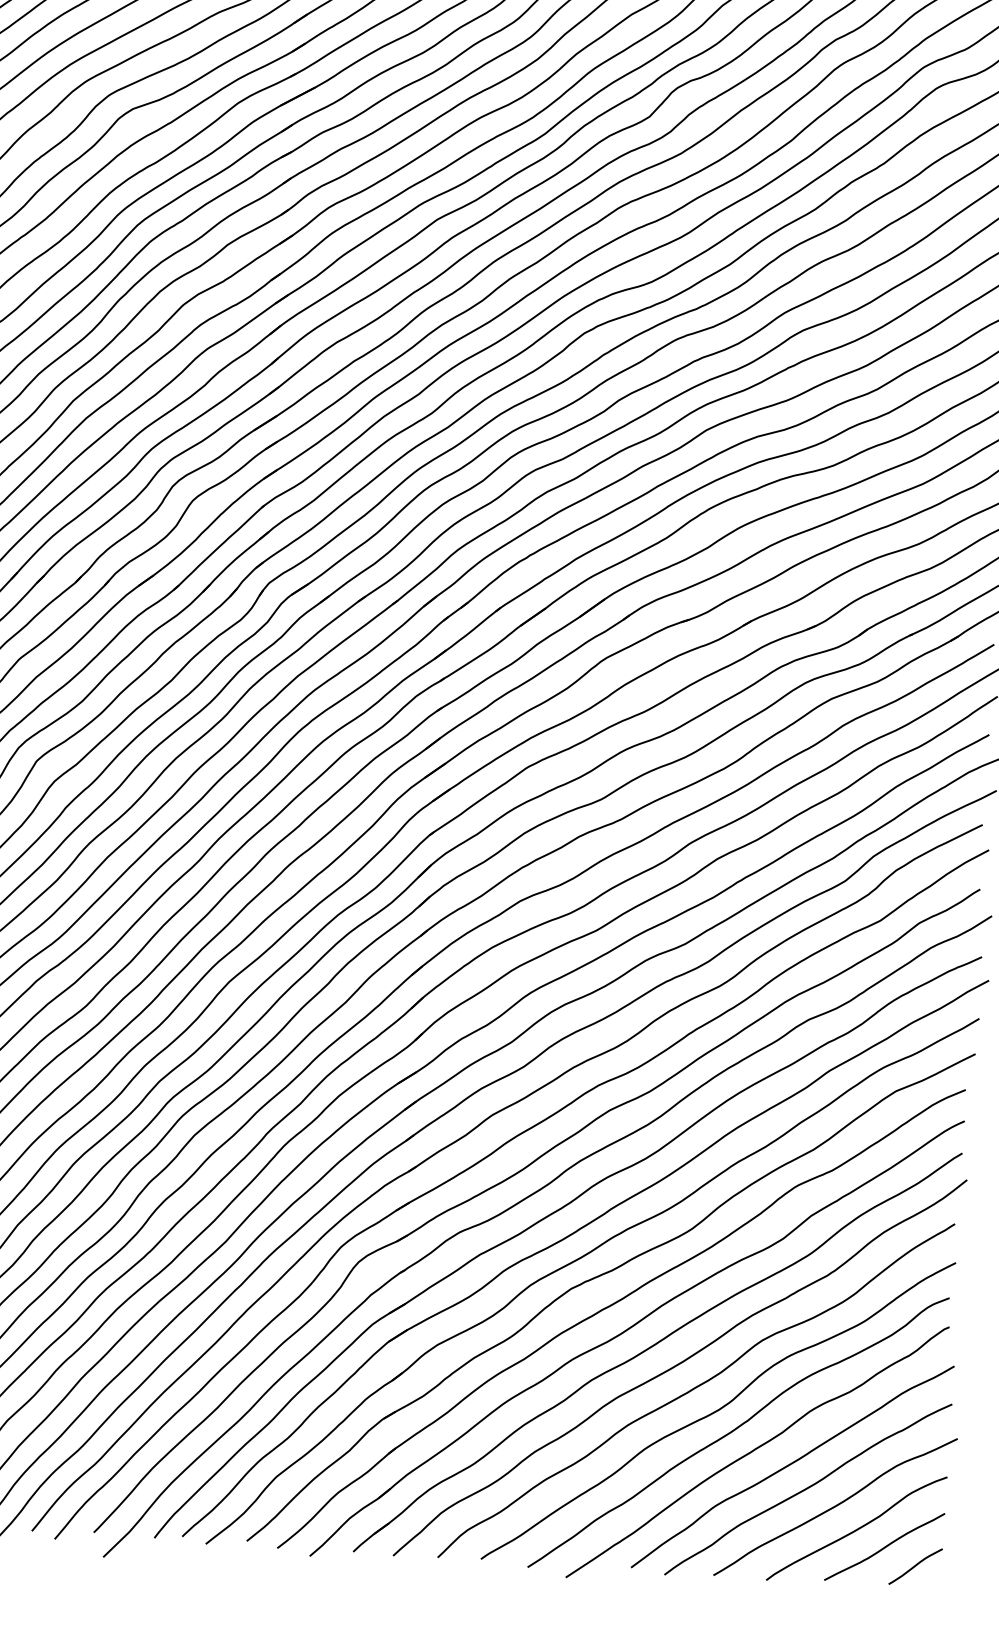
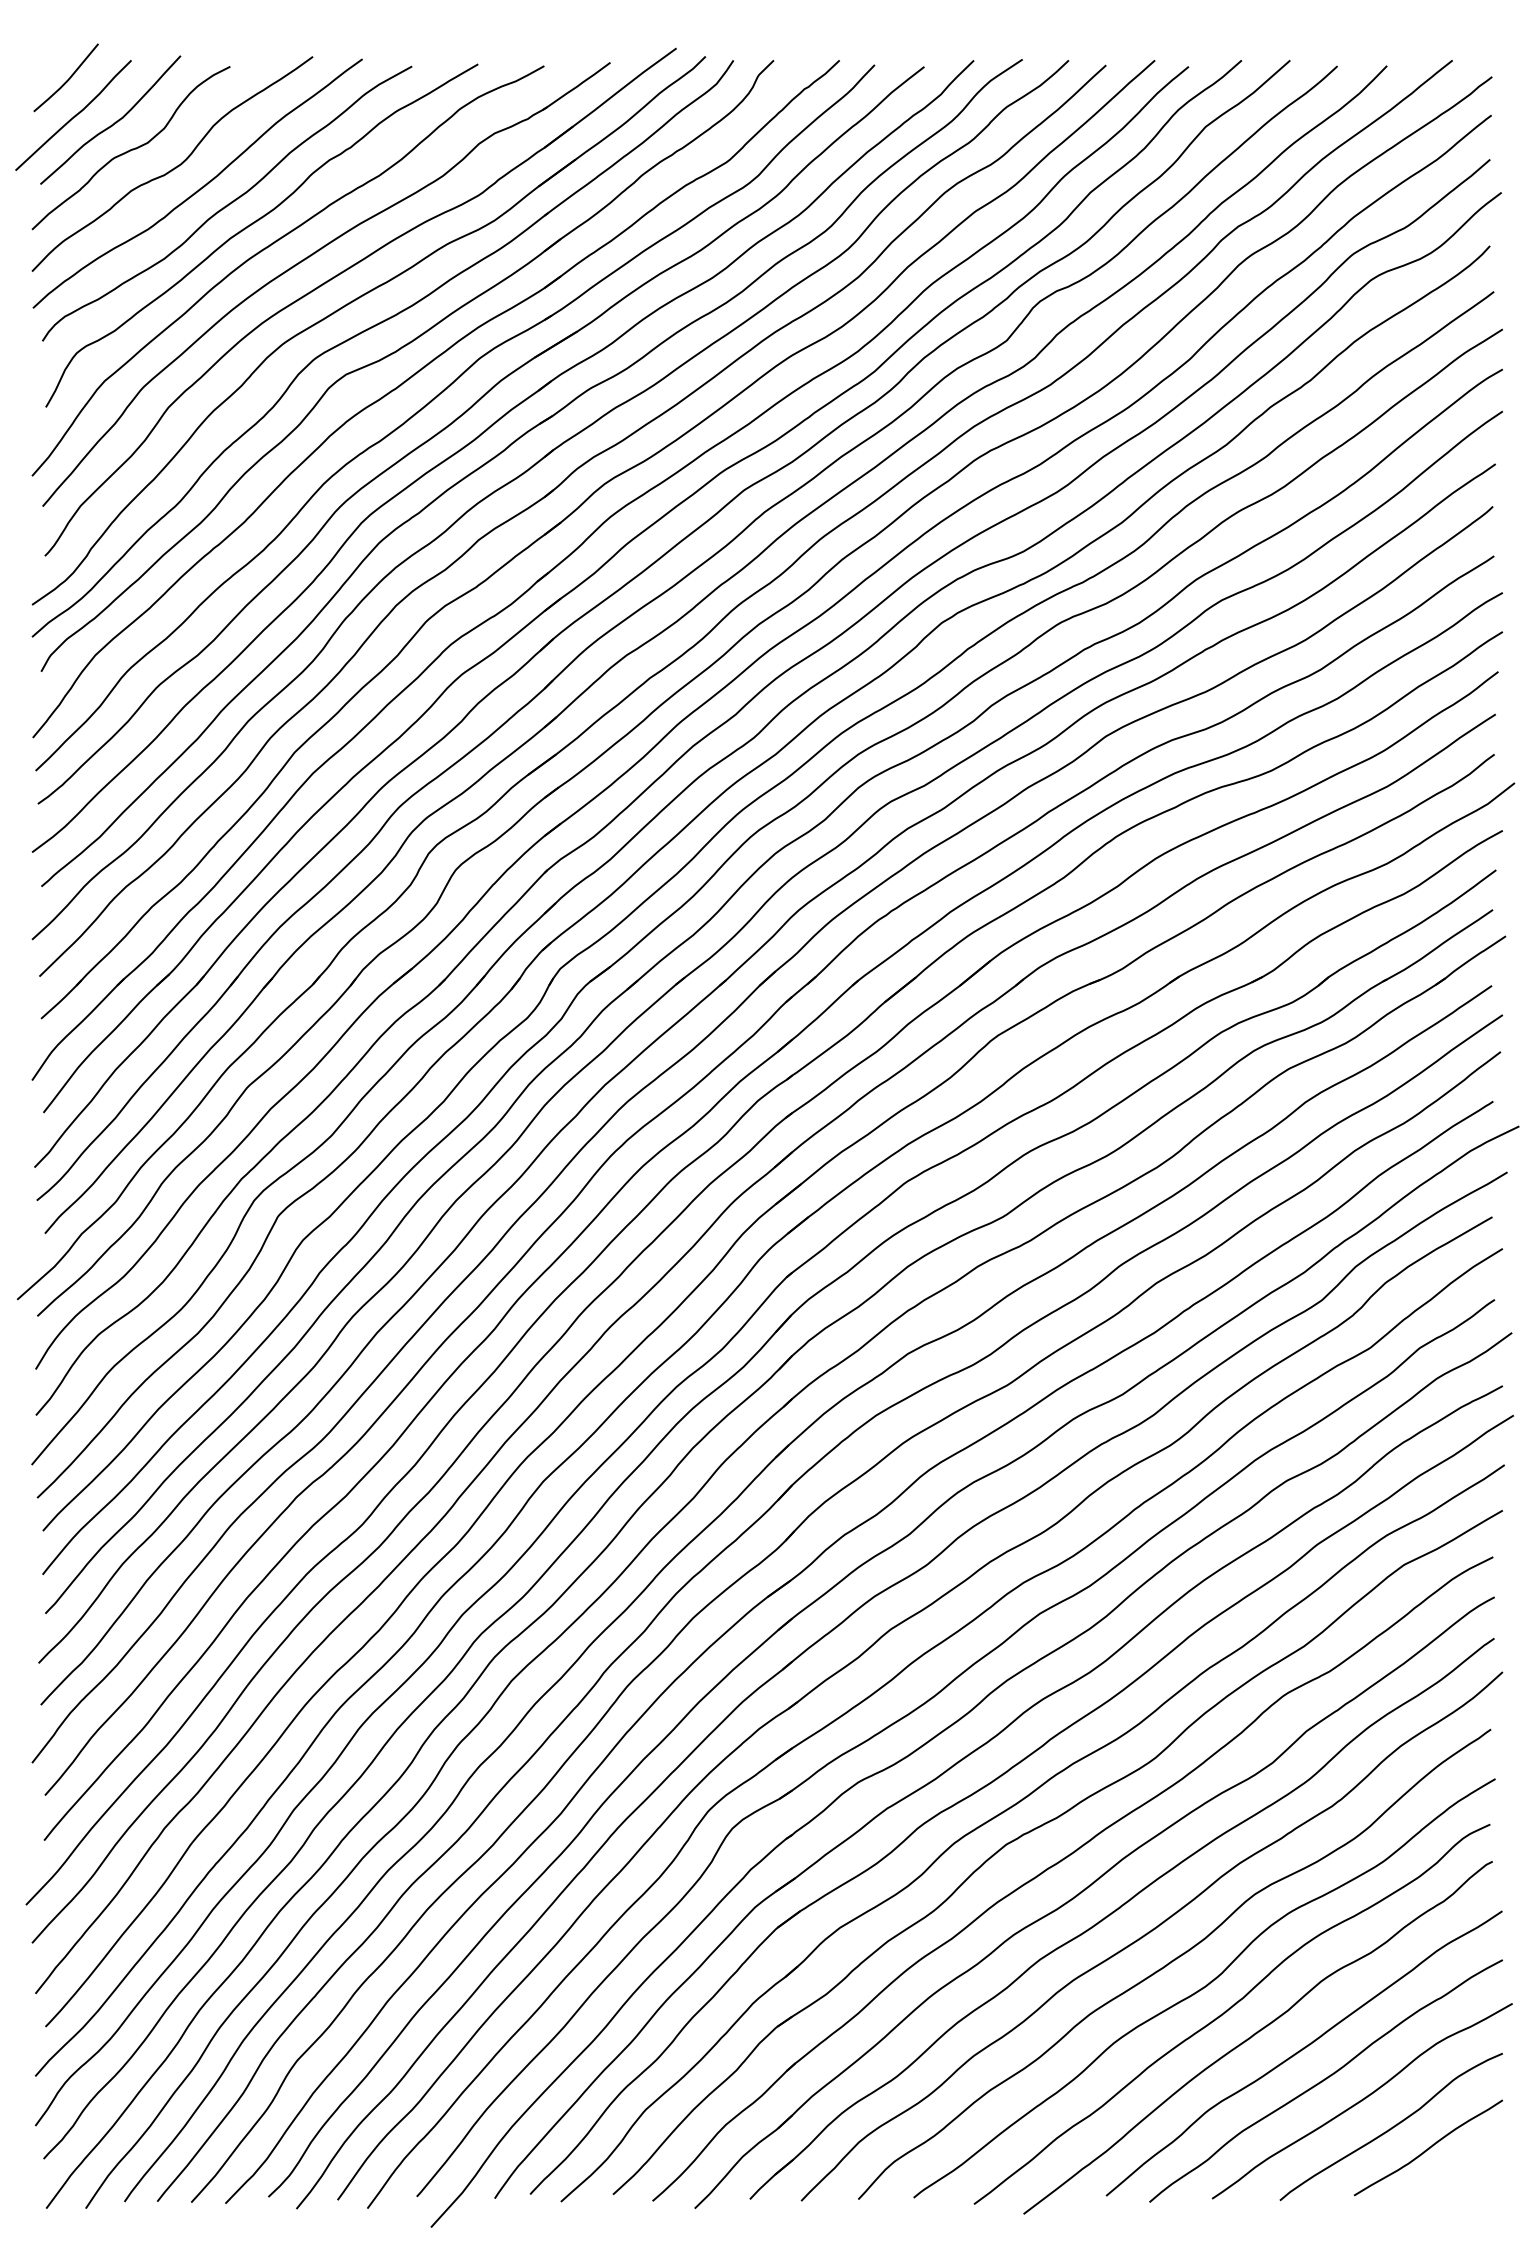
curve: (915, 1566) -> (1469, 2170), removed

